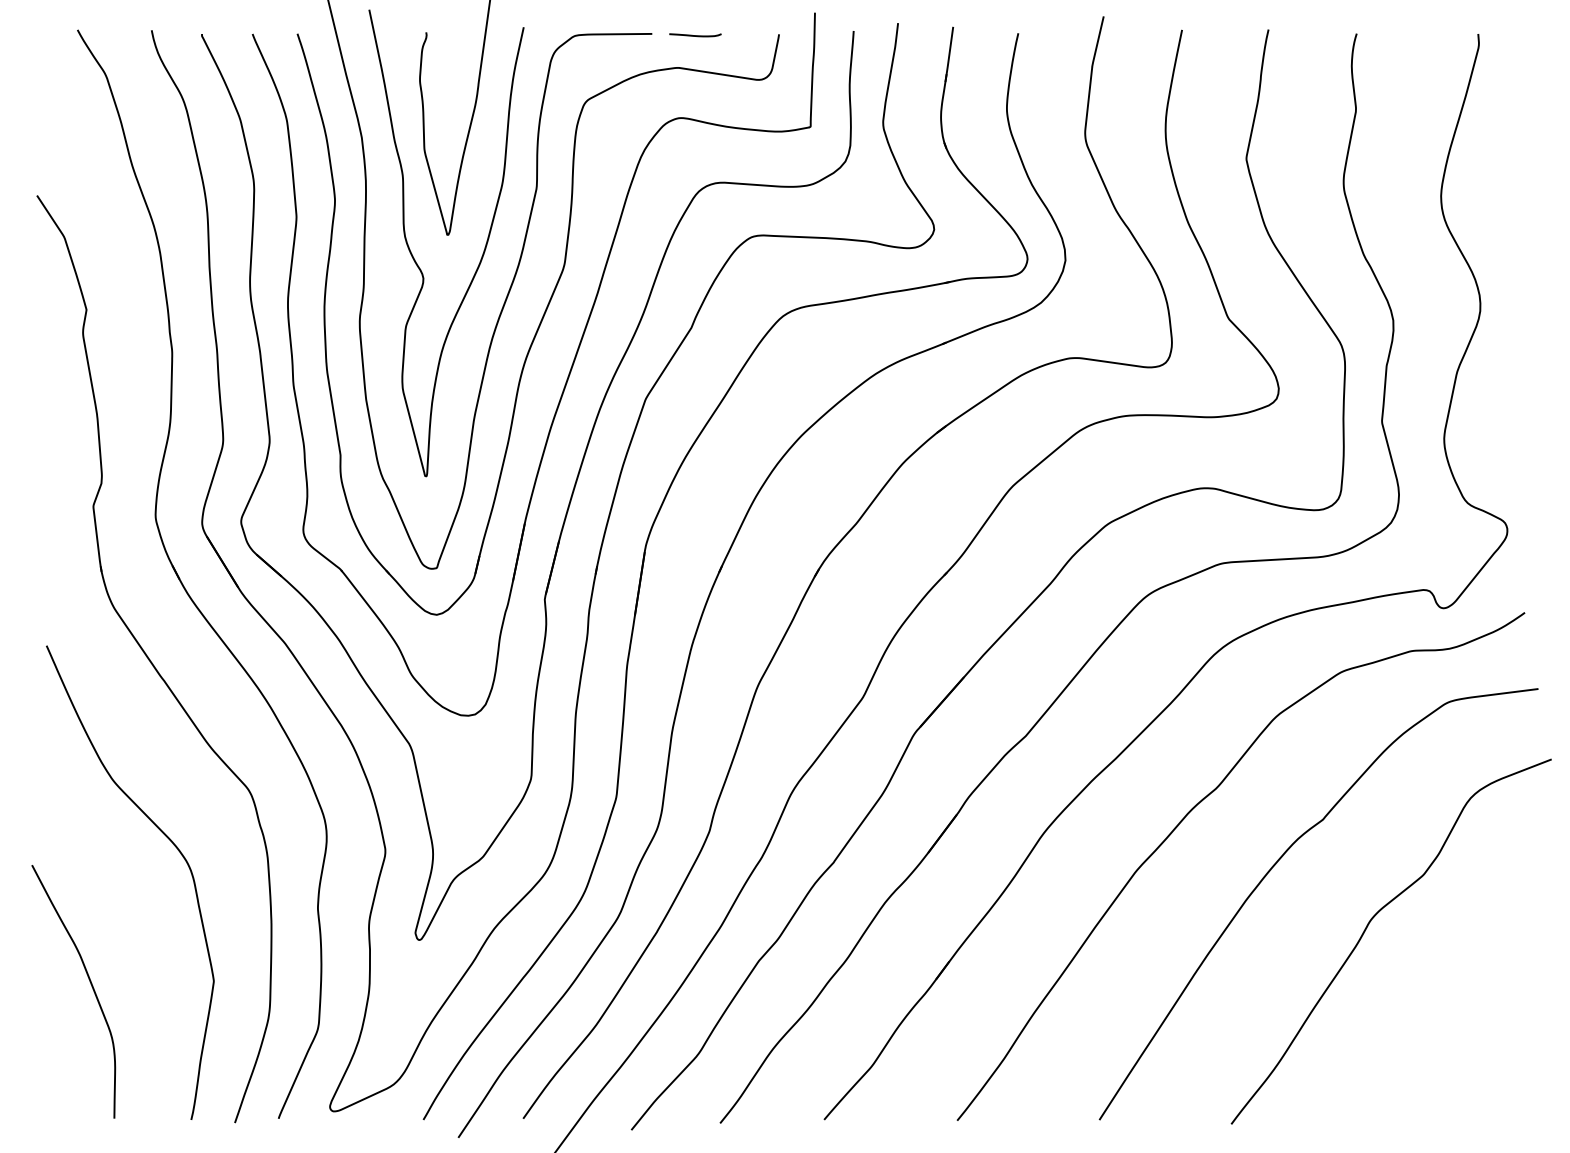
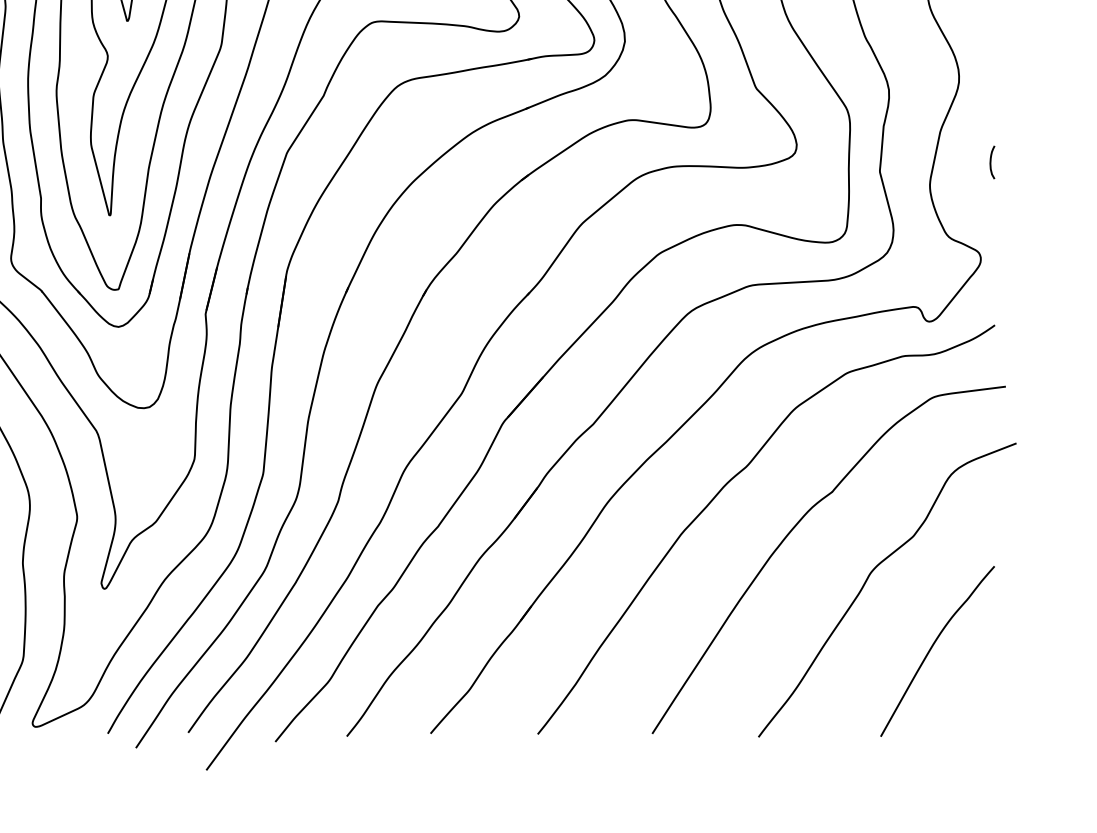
curve: (1520, 410) -> (991, 162), added
curve: (1446, 1014) -> (931, 648), added

